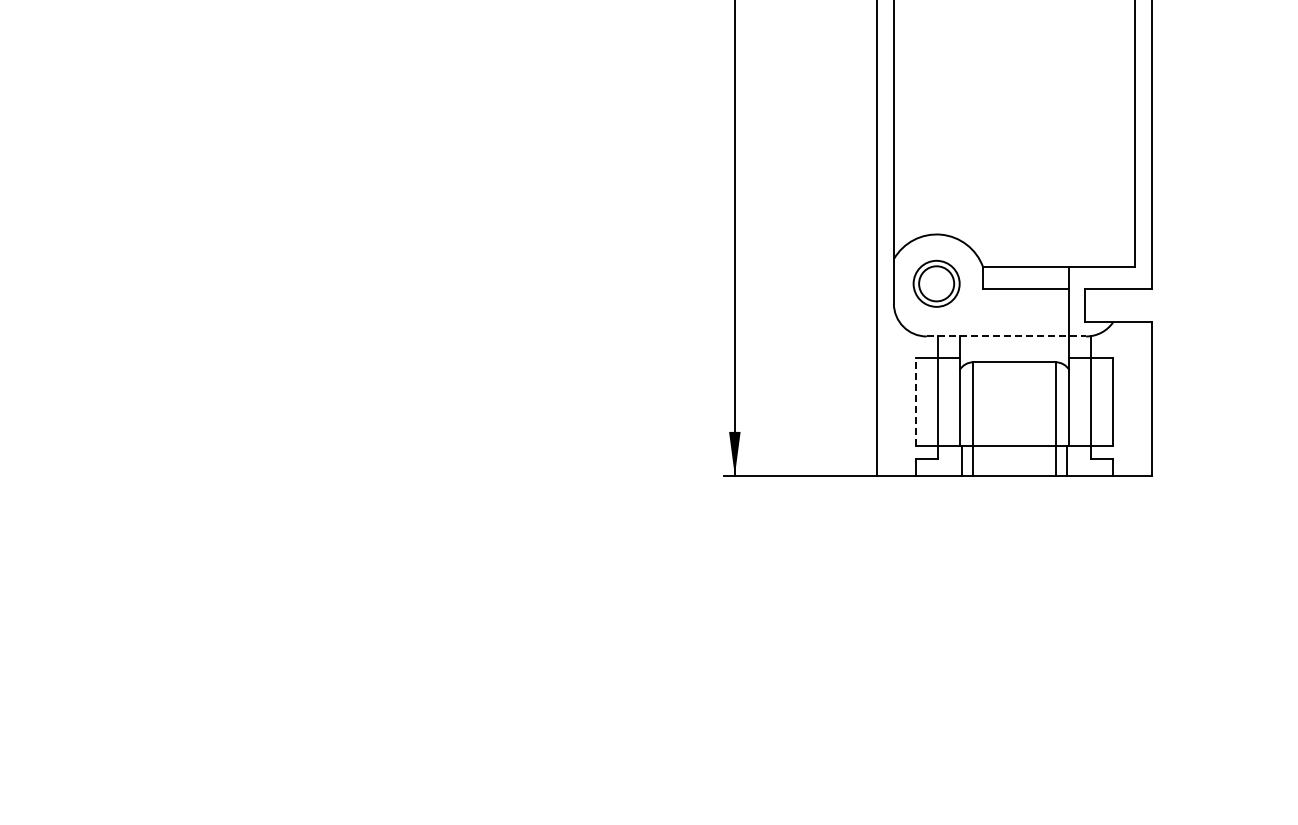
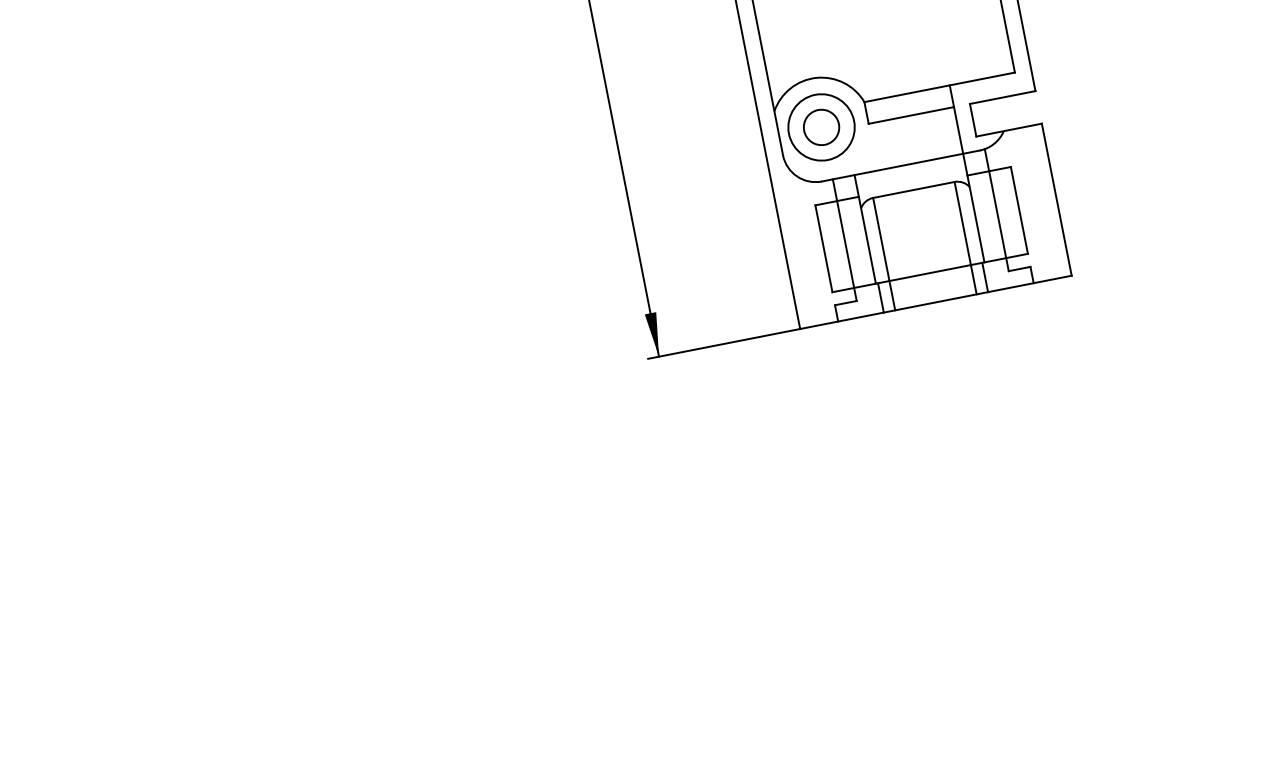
circle: (936, 283) -> (821, 127), size x1.43
line: (1006, 336) -> (900, 166), dashed -> solid
line: (915, 402) -> (823, 249), dashed -> solid

